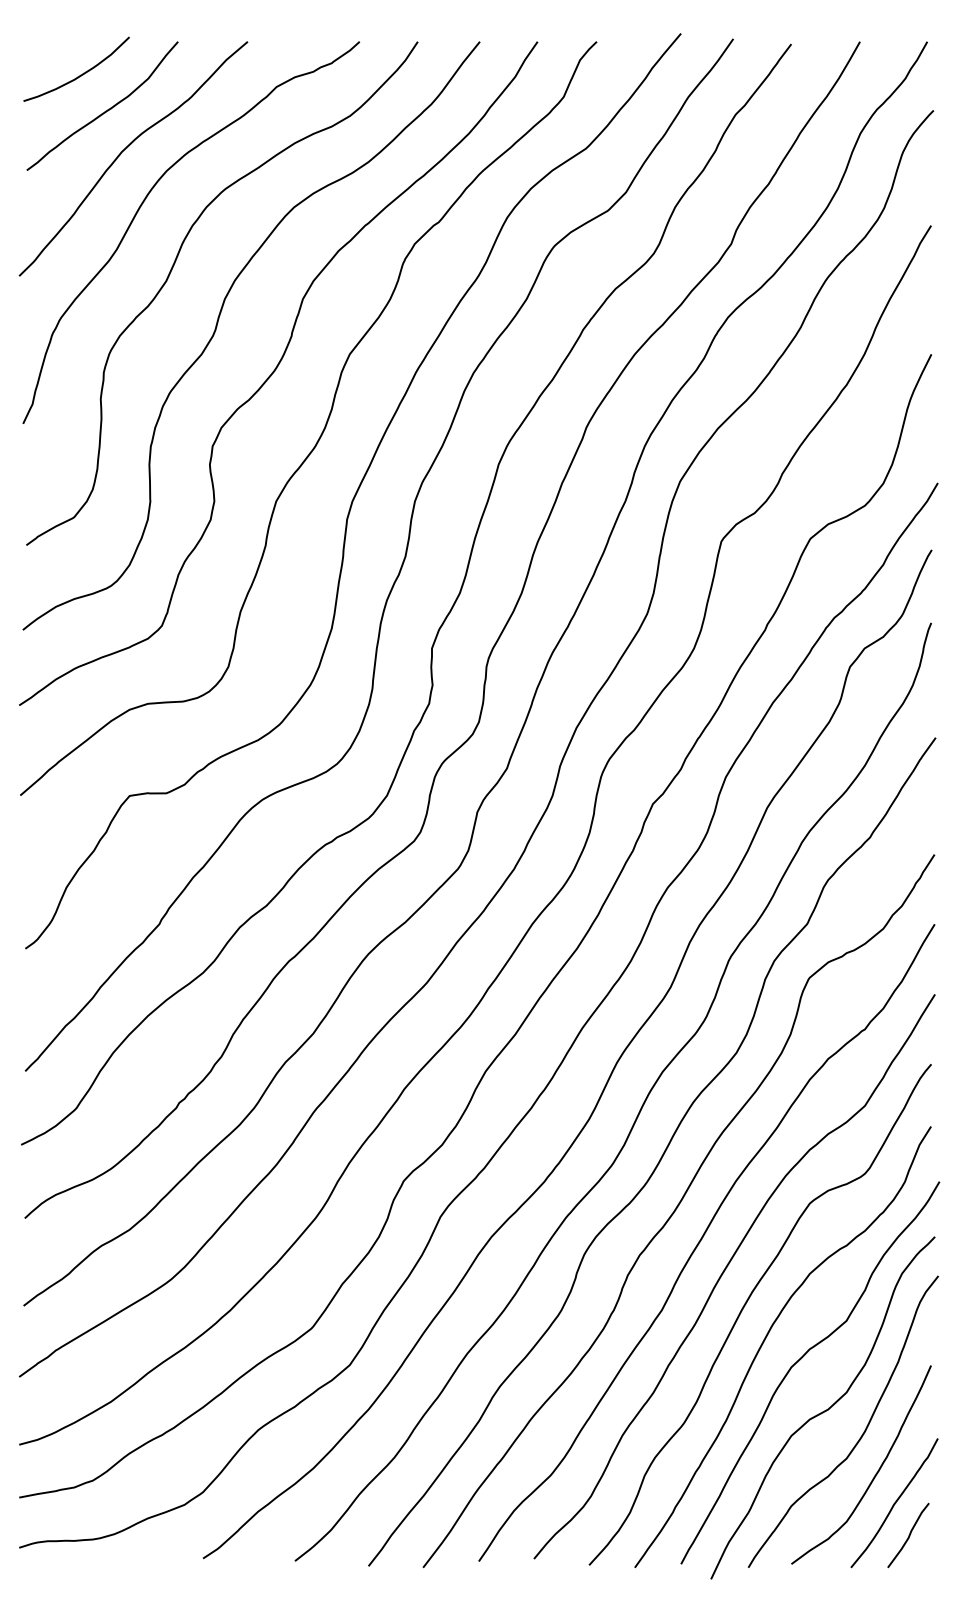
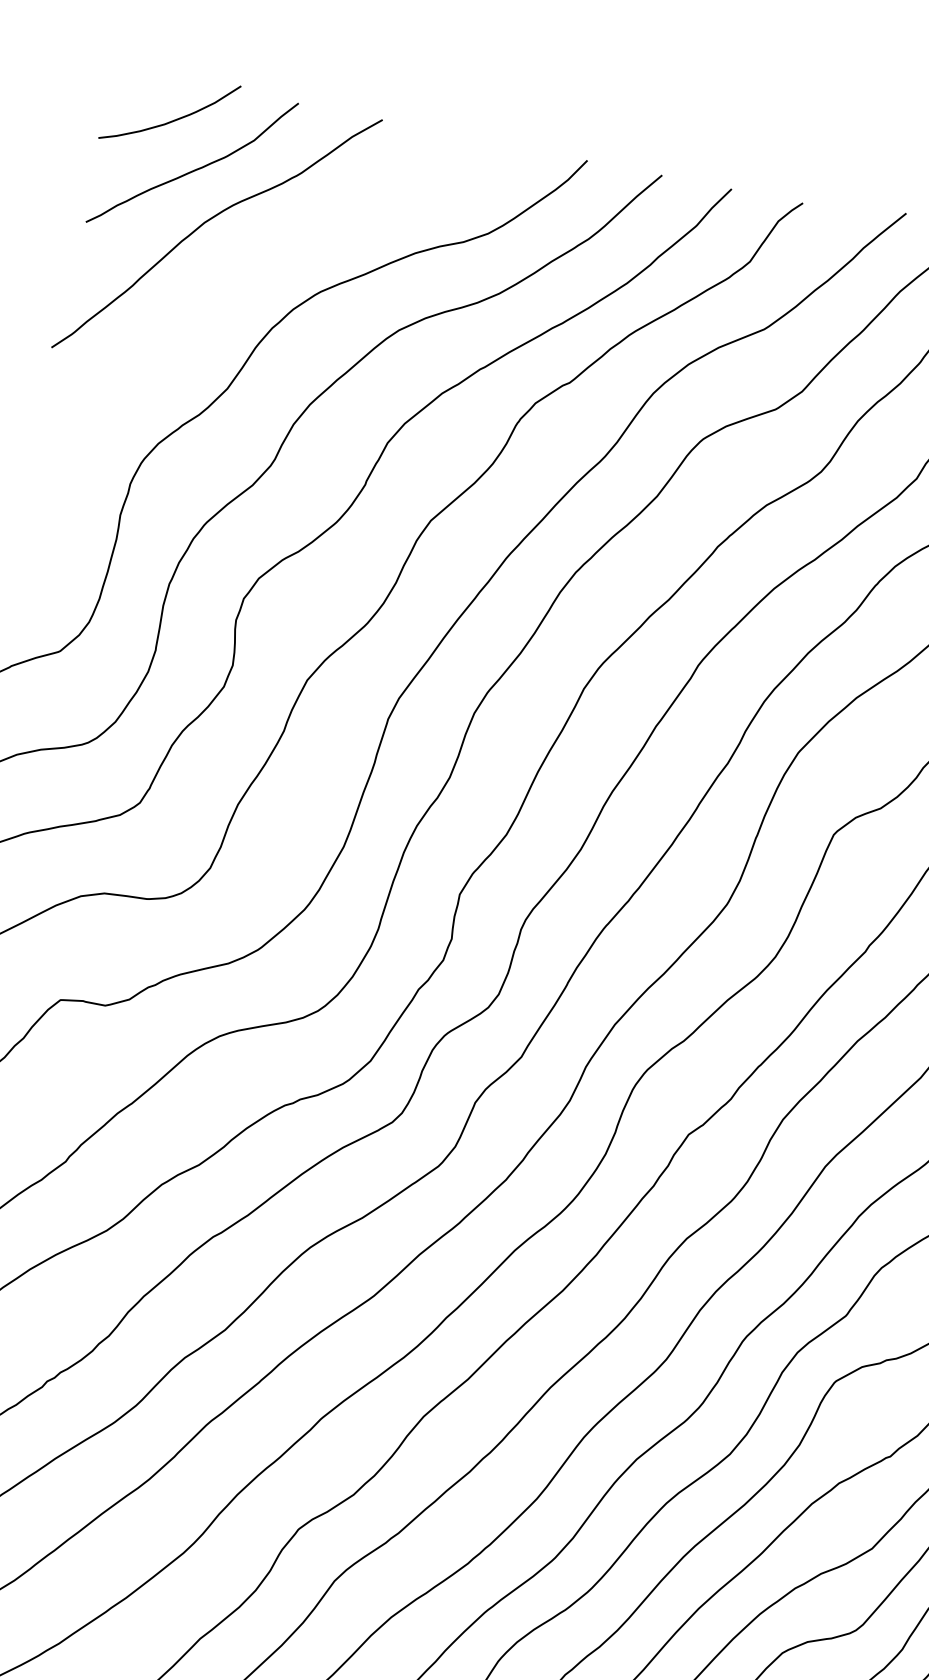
curve: (142, 205) -> (216, 291), removed

